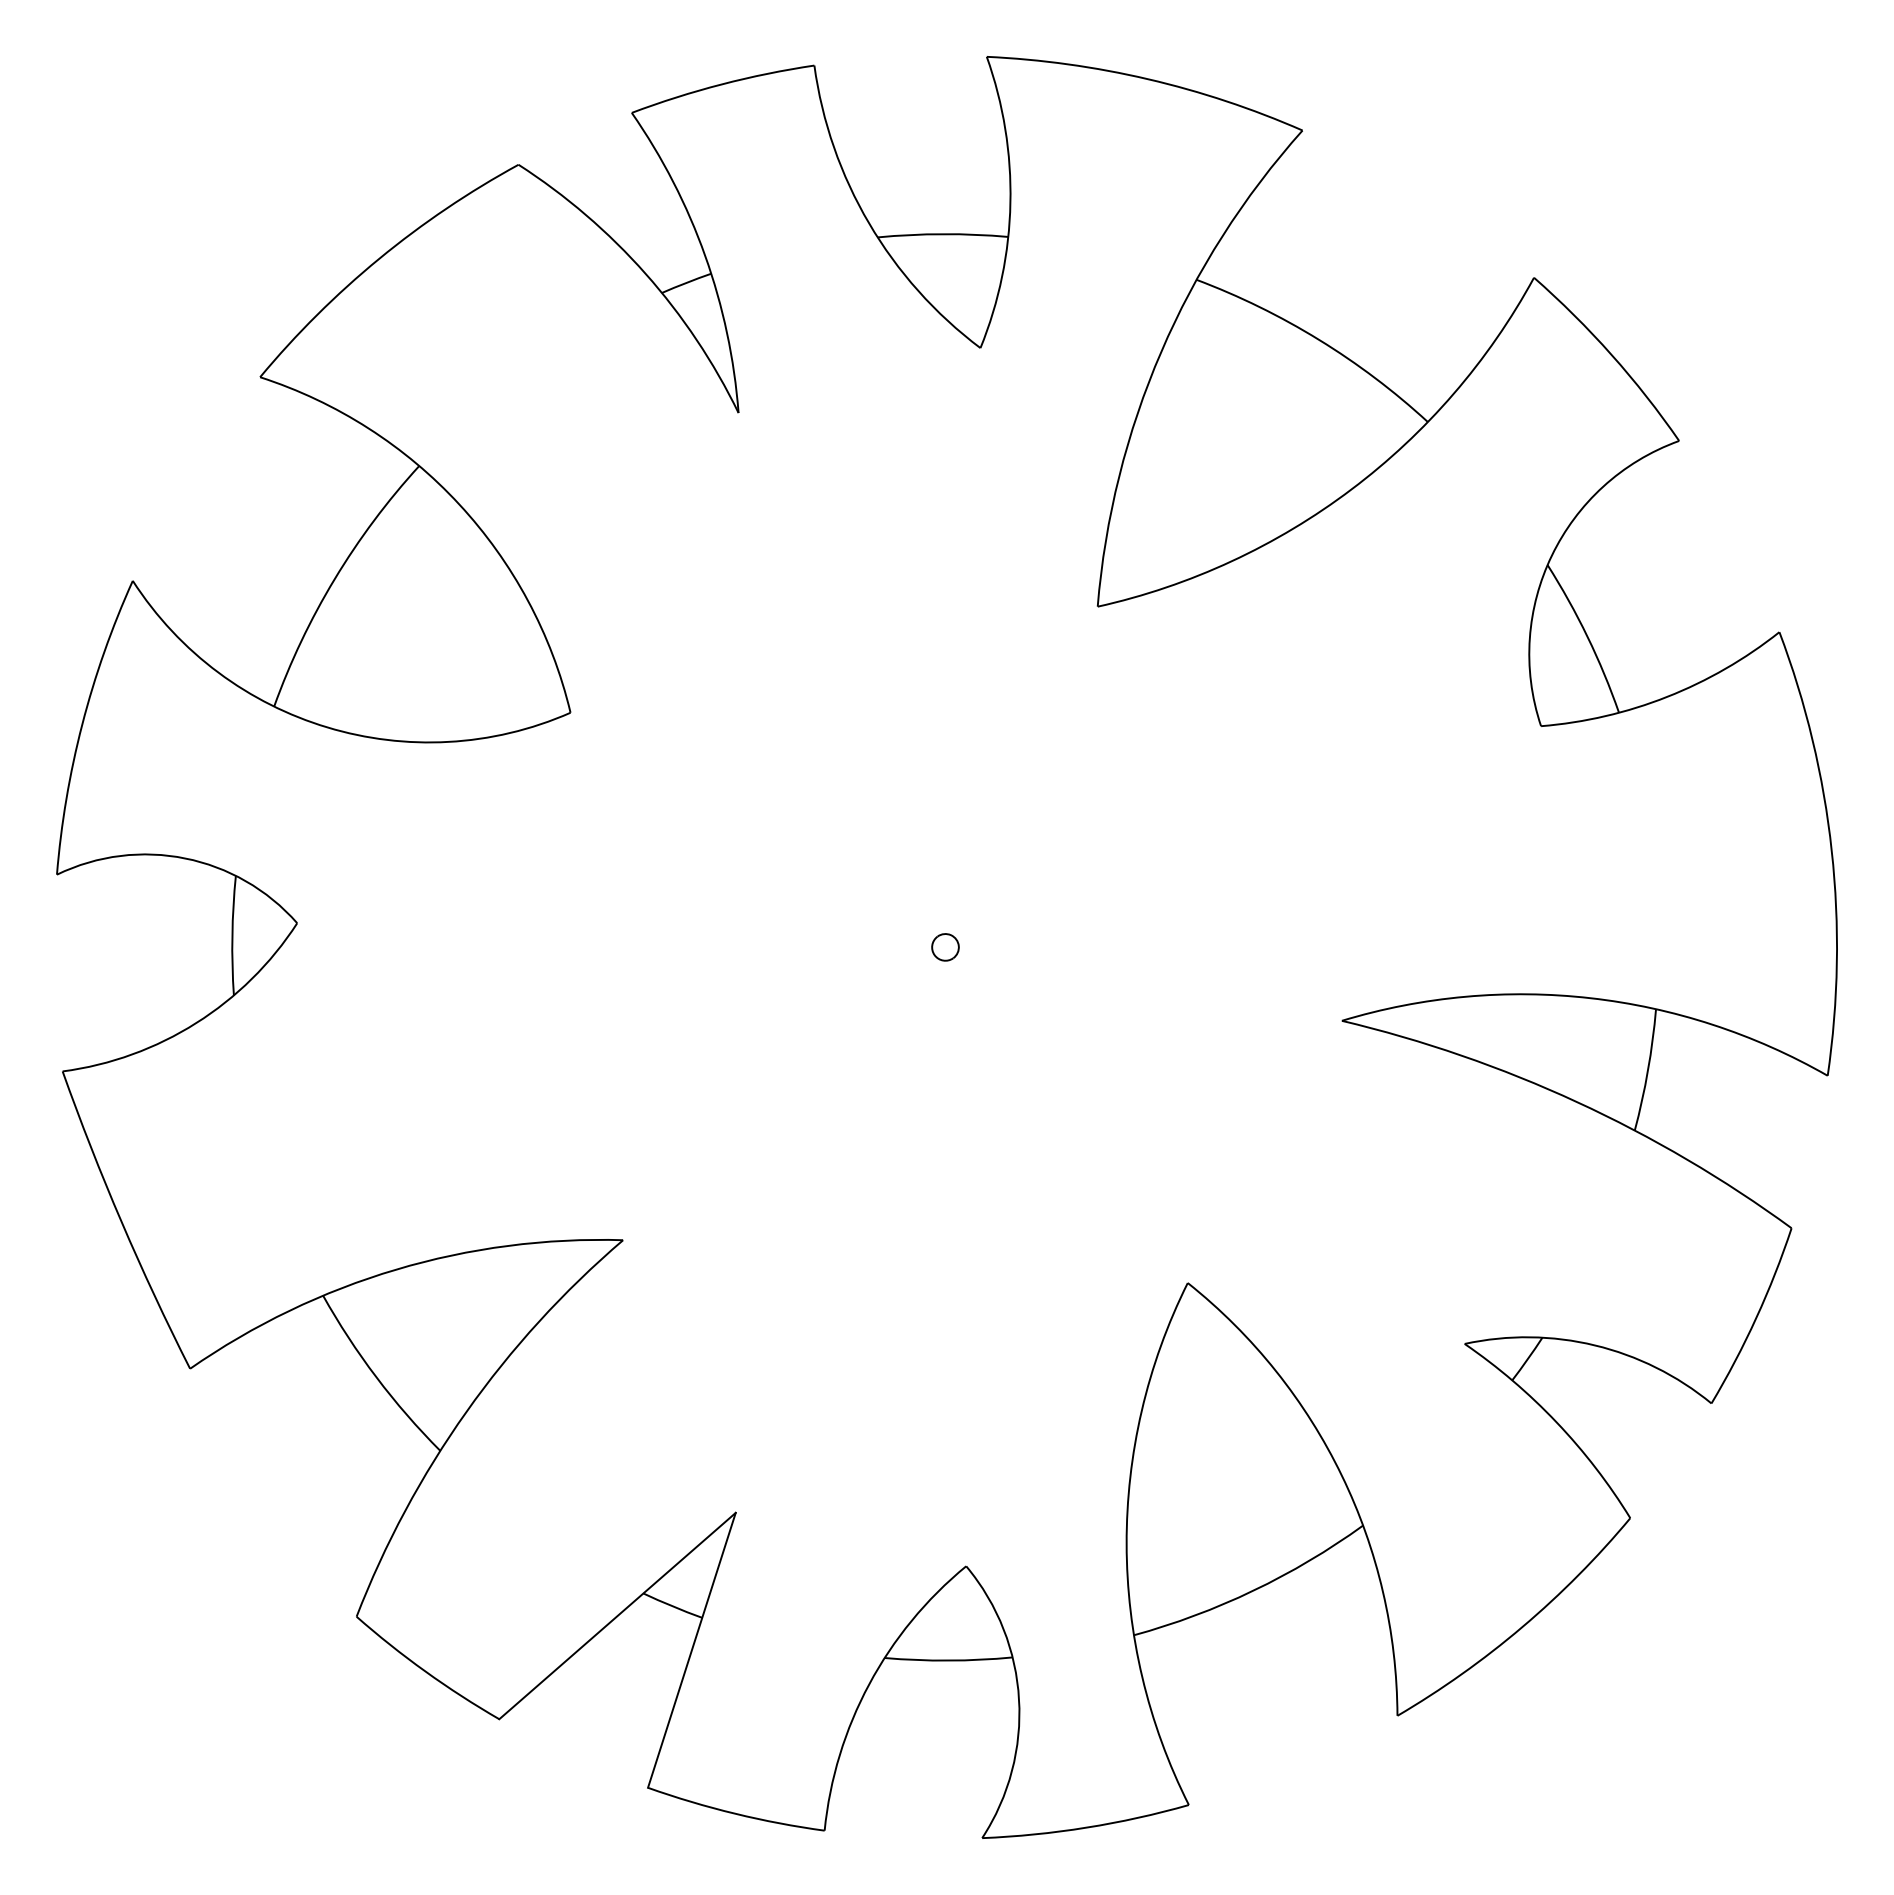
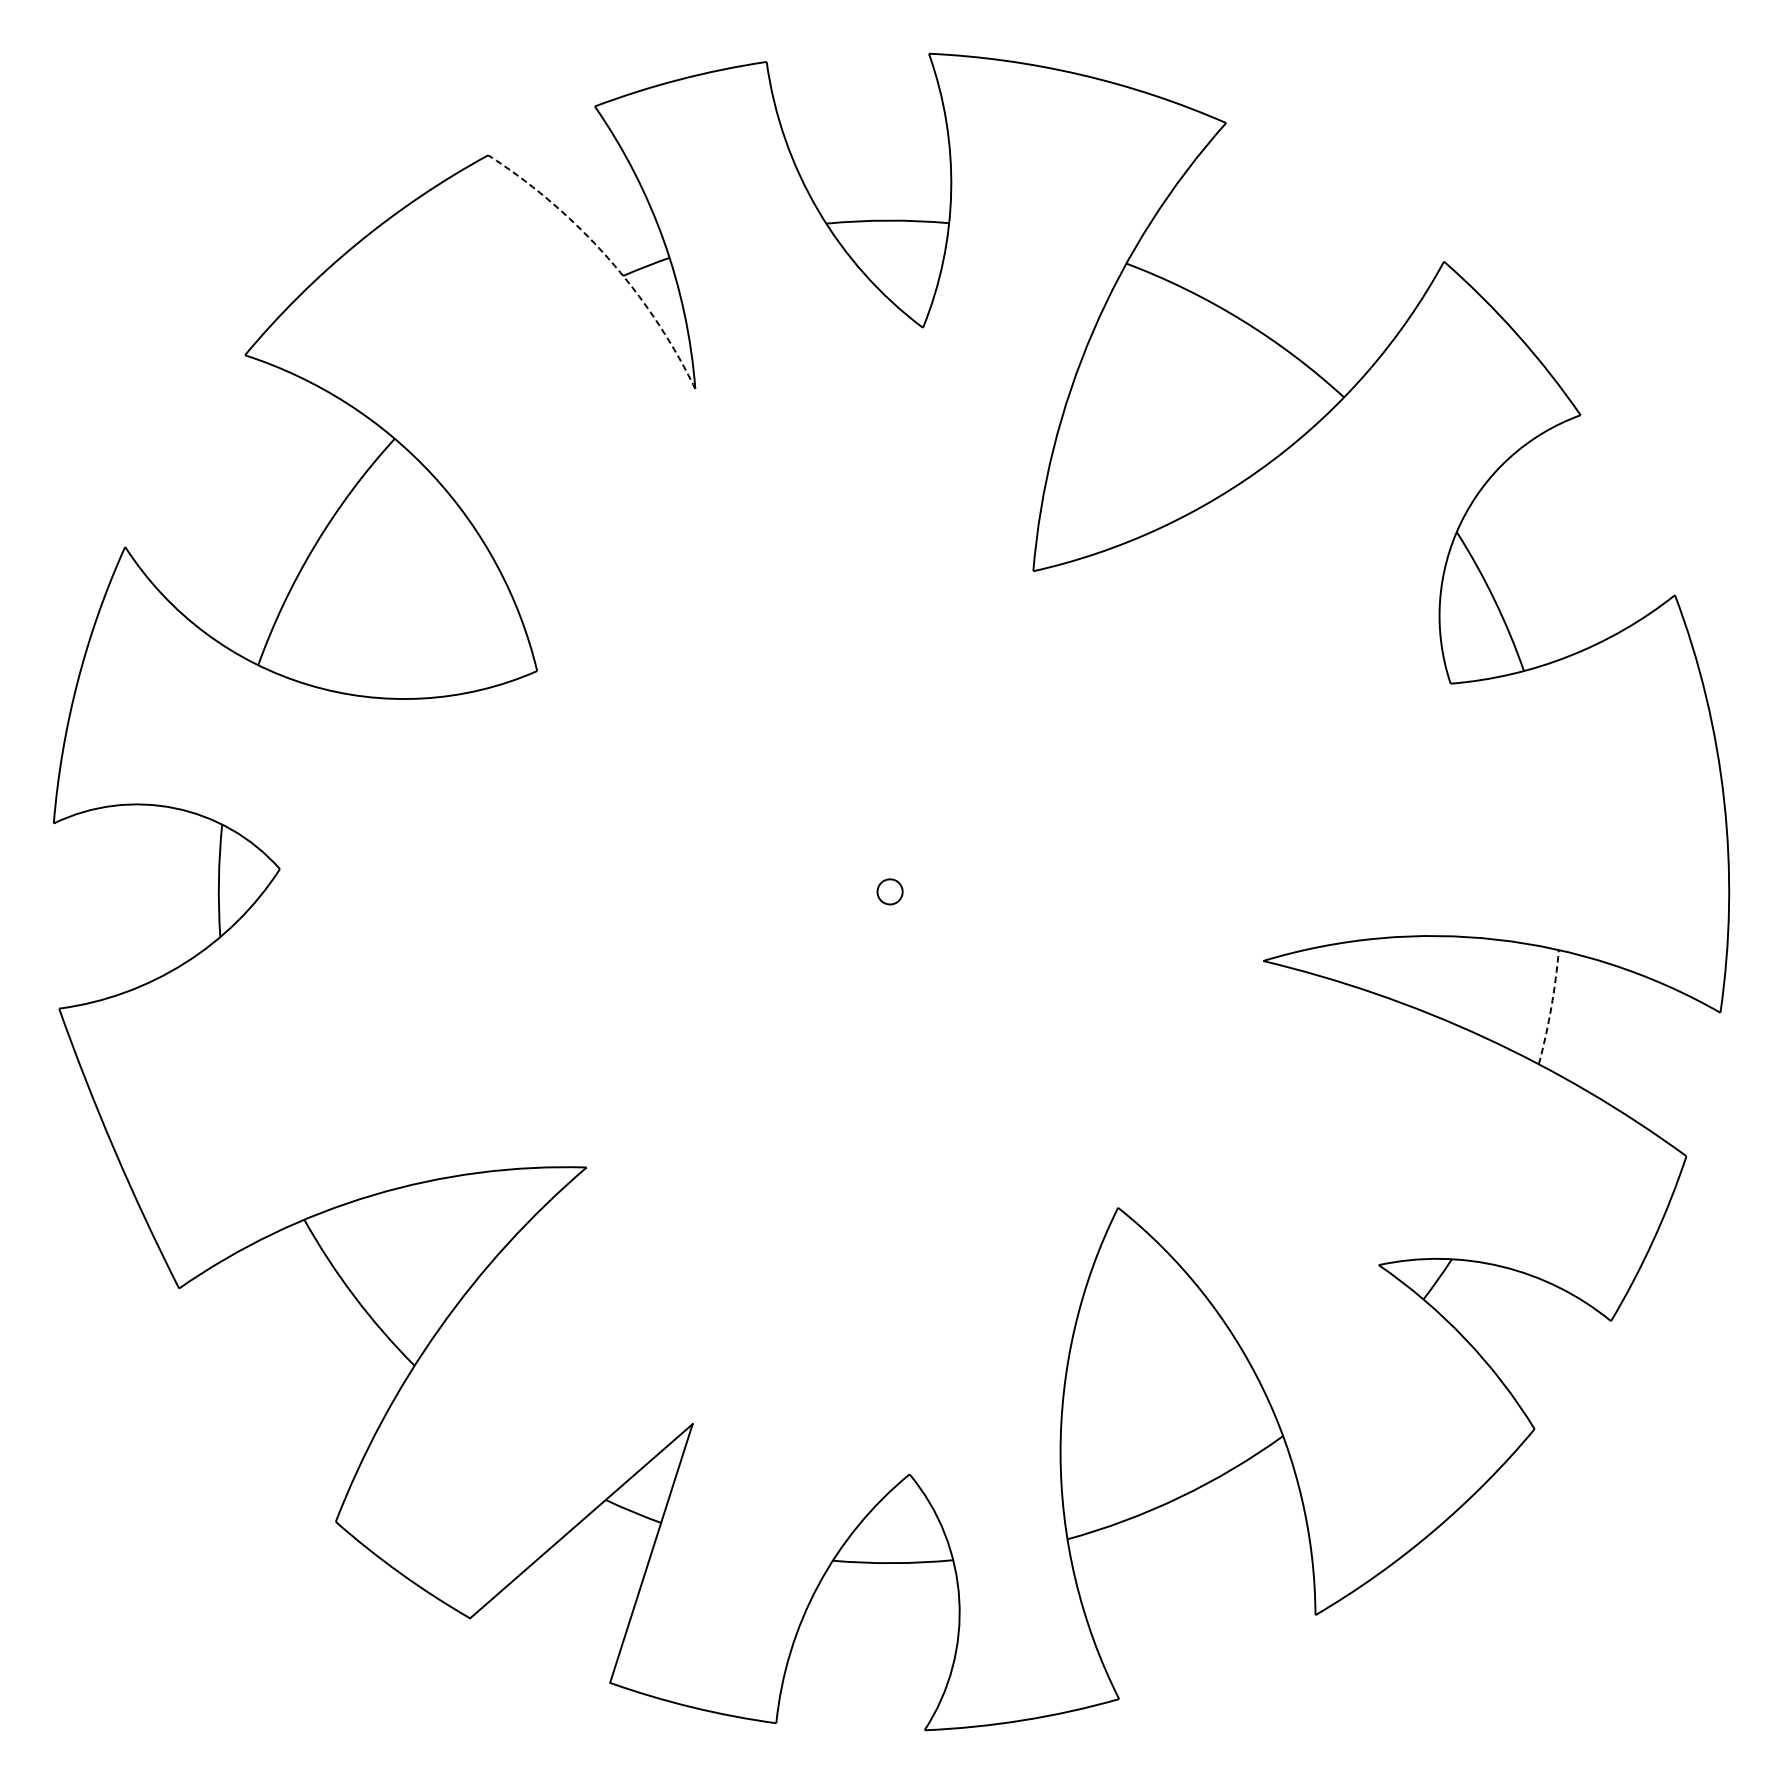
arc: (645, 273) -> (607, 257), solid -> dashed
arc: (1648, 1070) -> (1551, 1007), solid -> dashed

